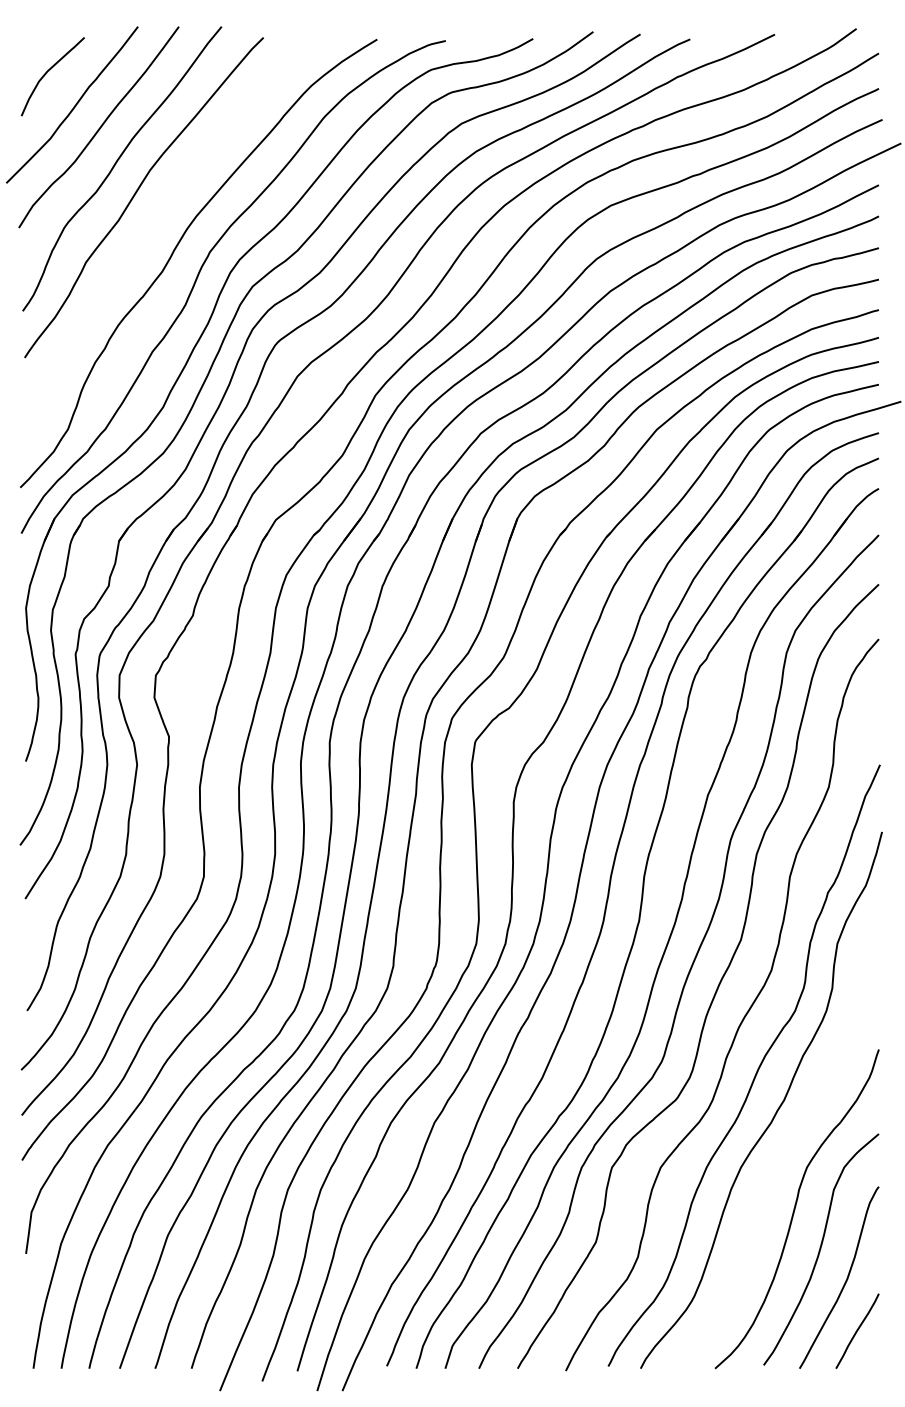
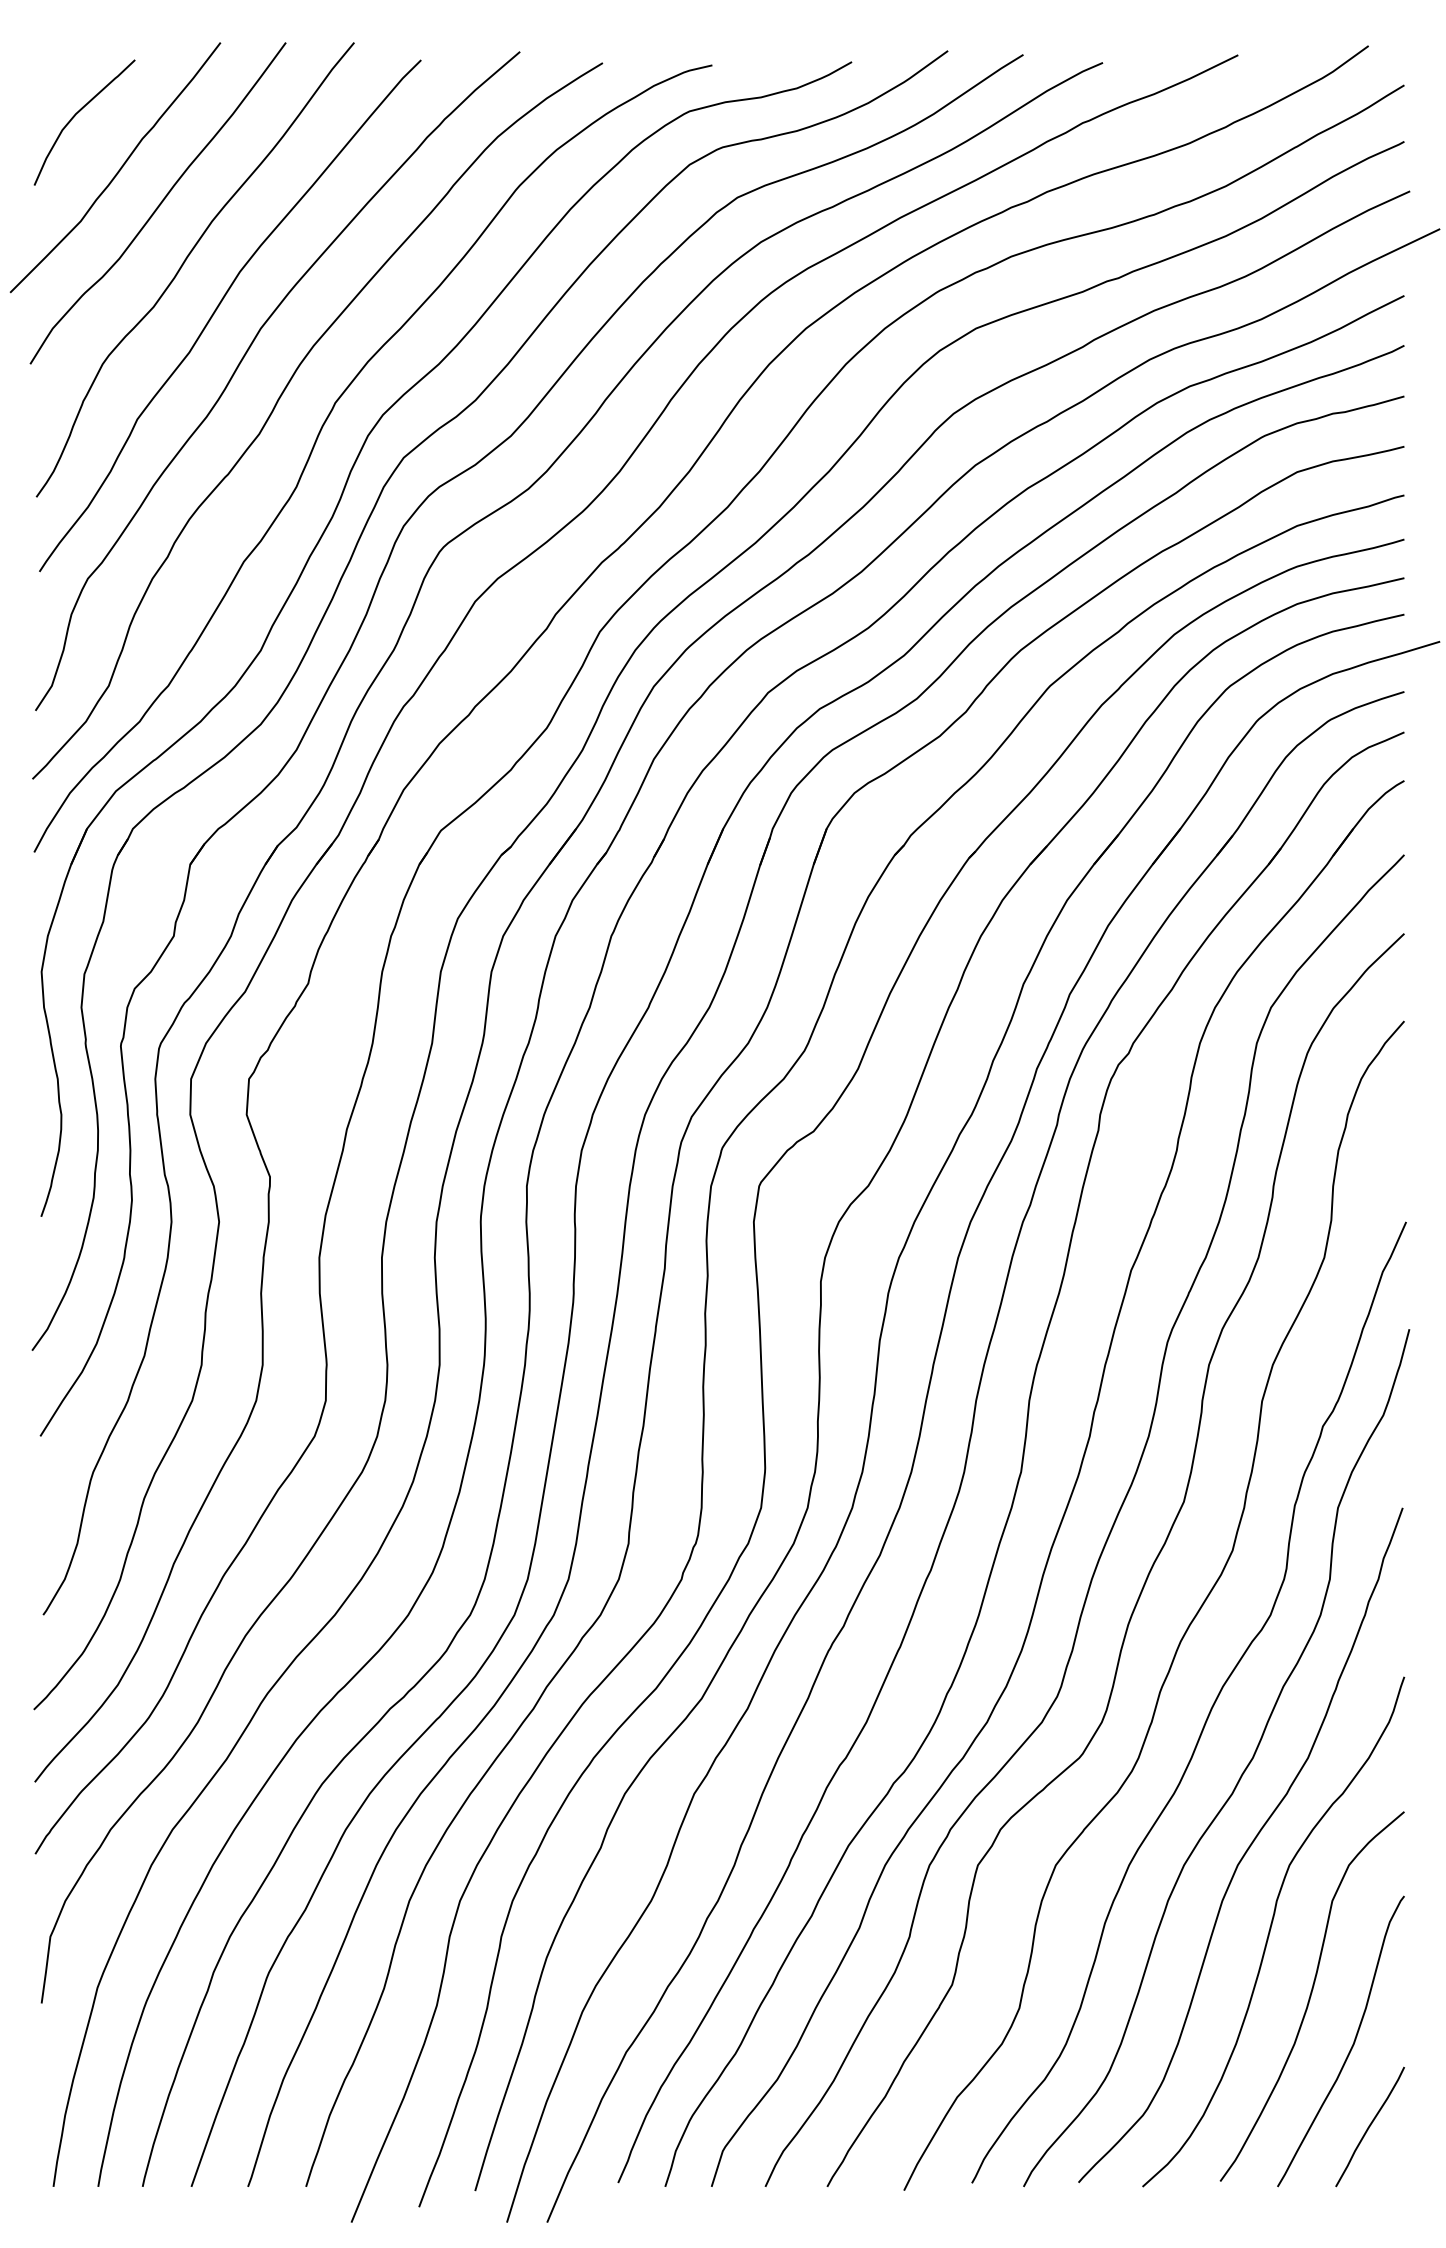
curve: (151, 227) -> (242, 363), added
curve: (779, 1157) -> (1245, 1849), added

